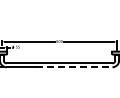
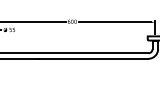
line: (74, 67) -> (93, 59), dashed -> solid

